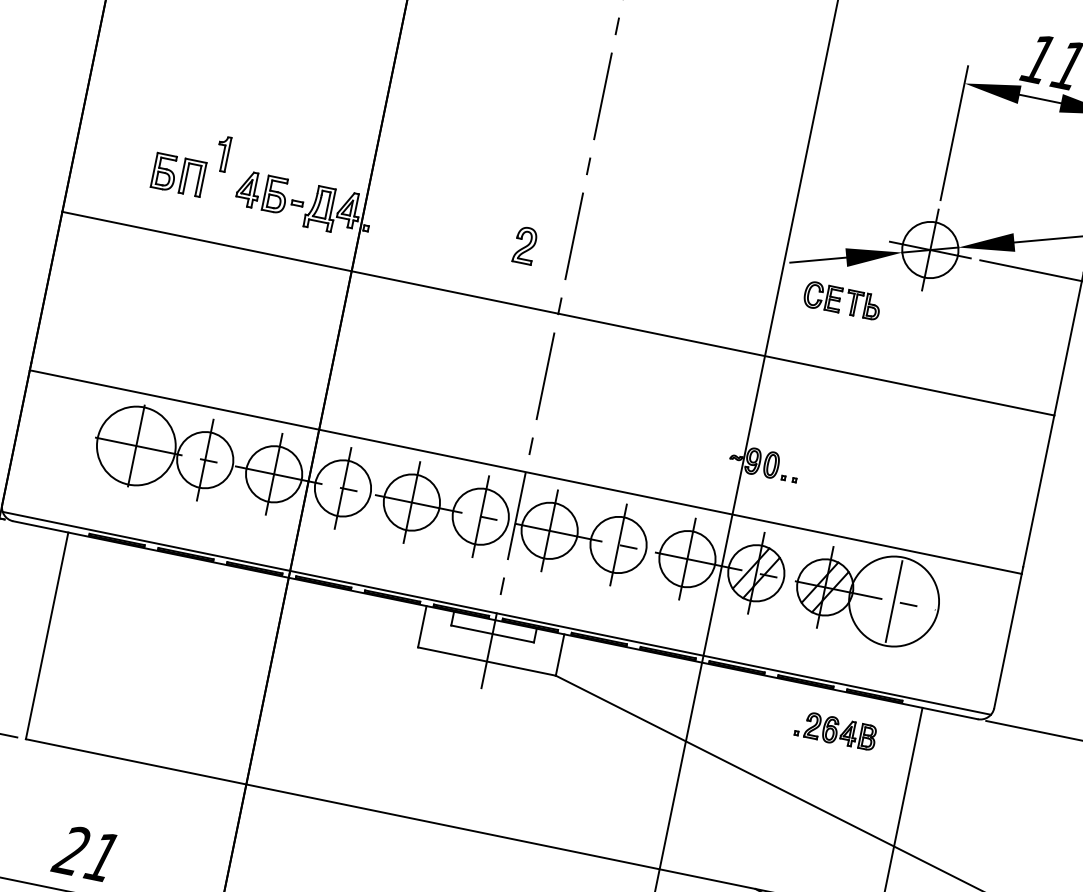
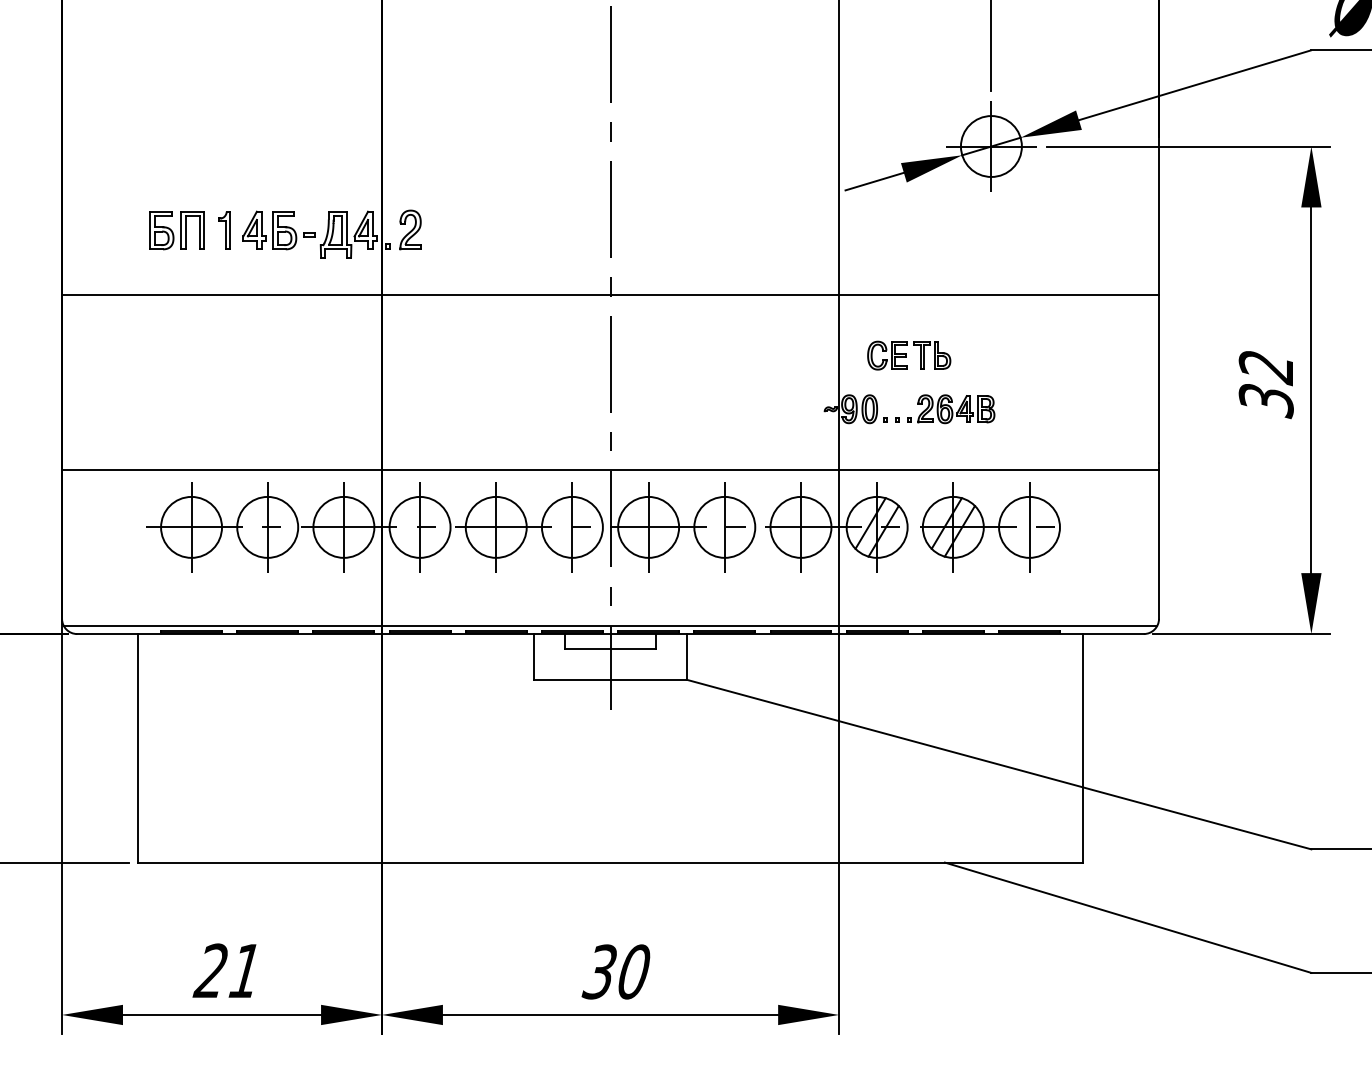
part: (222, 153) -> (224, 230), moved
part: (525, 245) -> (410, 229), moved
part: (842, 300) -> (909, 355), moved
circle: (136, 445) -> (191, 526), size x0.71
circle: (894, 600) -> (1029, 526), size x0.62
part: (836, 731) -> (951, 409), moved

